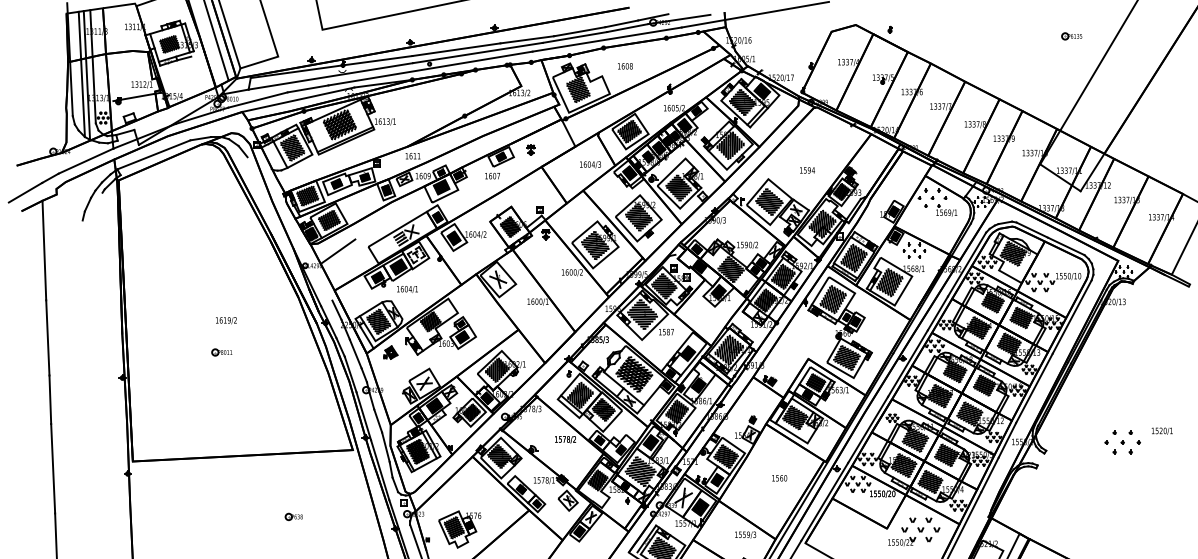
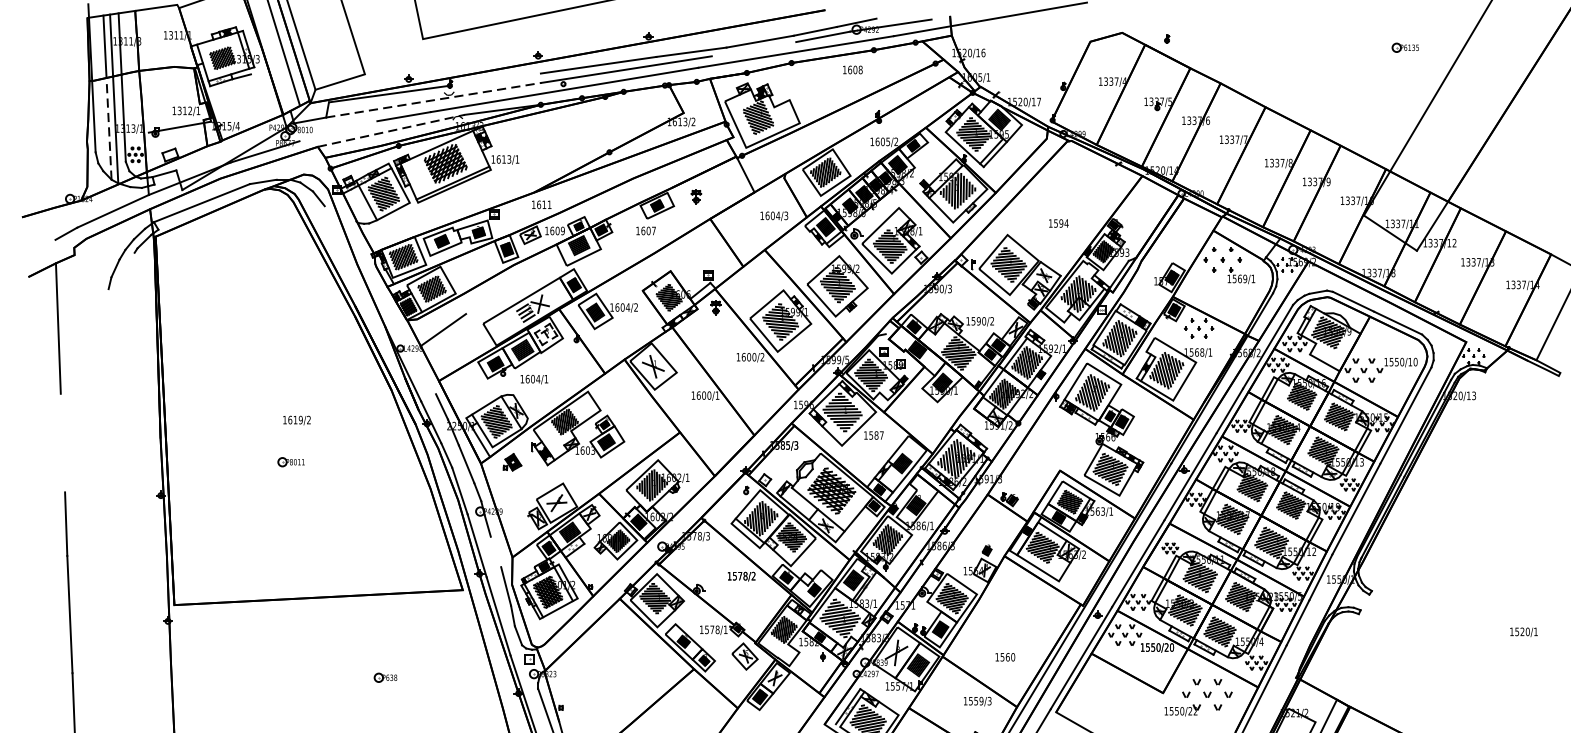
line: (574, 37) -> (753, 49), removed
line: (377, 60) -> (495, 79), removed
text: (625, 66) -> (853, 70), moved
line: (331, 76) -> (434, 100), solid -> dashed
line: (83, 98) -> (109, 129), solid -> dashed
line: (257, 99) -> (337, 130), removed
line: (298, 99) -> (391, 130), solid -> dashed
line: (25, 192) -> (33, 252), removed
line: (47, 337) -> (62, 442), removed
line: (378, 420) -> (496, 551), removed
text: (1161, 430) -> (1522, 631), moved
part: (1122, 442) -> (1471, 580), removed
text: (779, 478) -> (1005, 657), moved
part: (459, 529) -> (602, 694), removed

